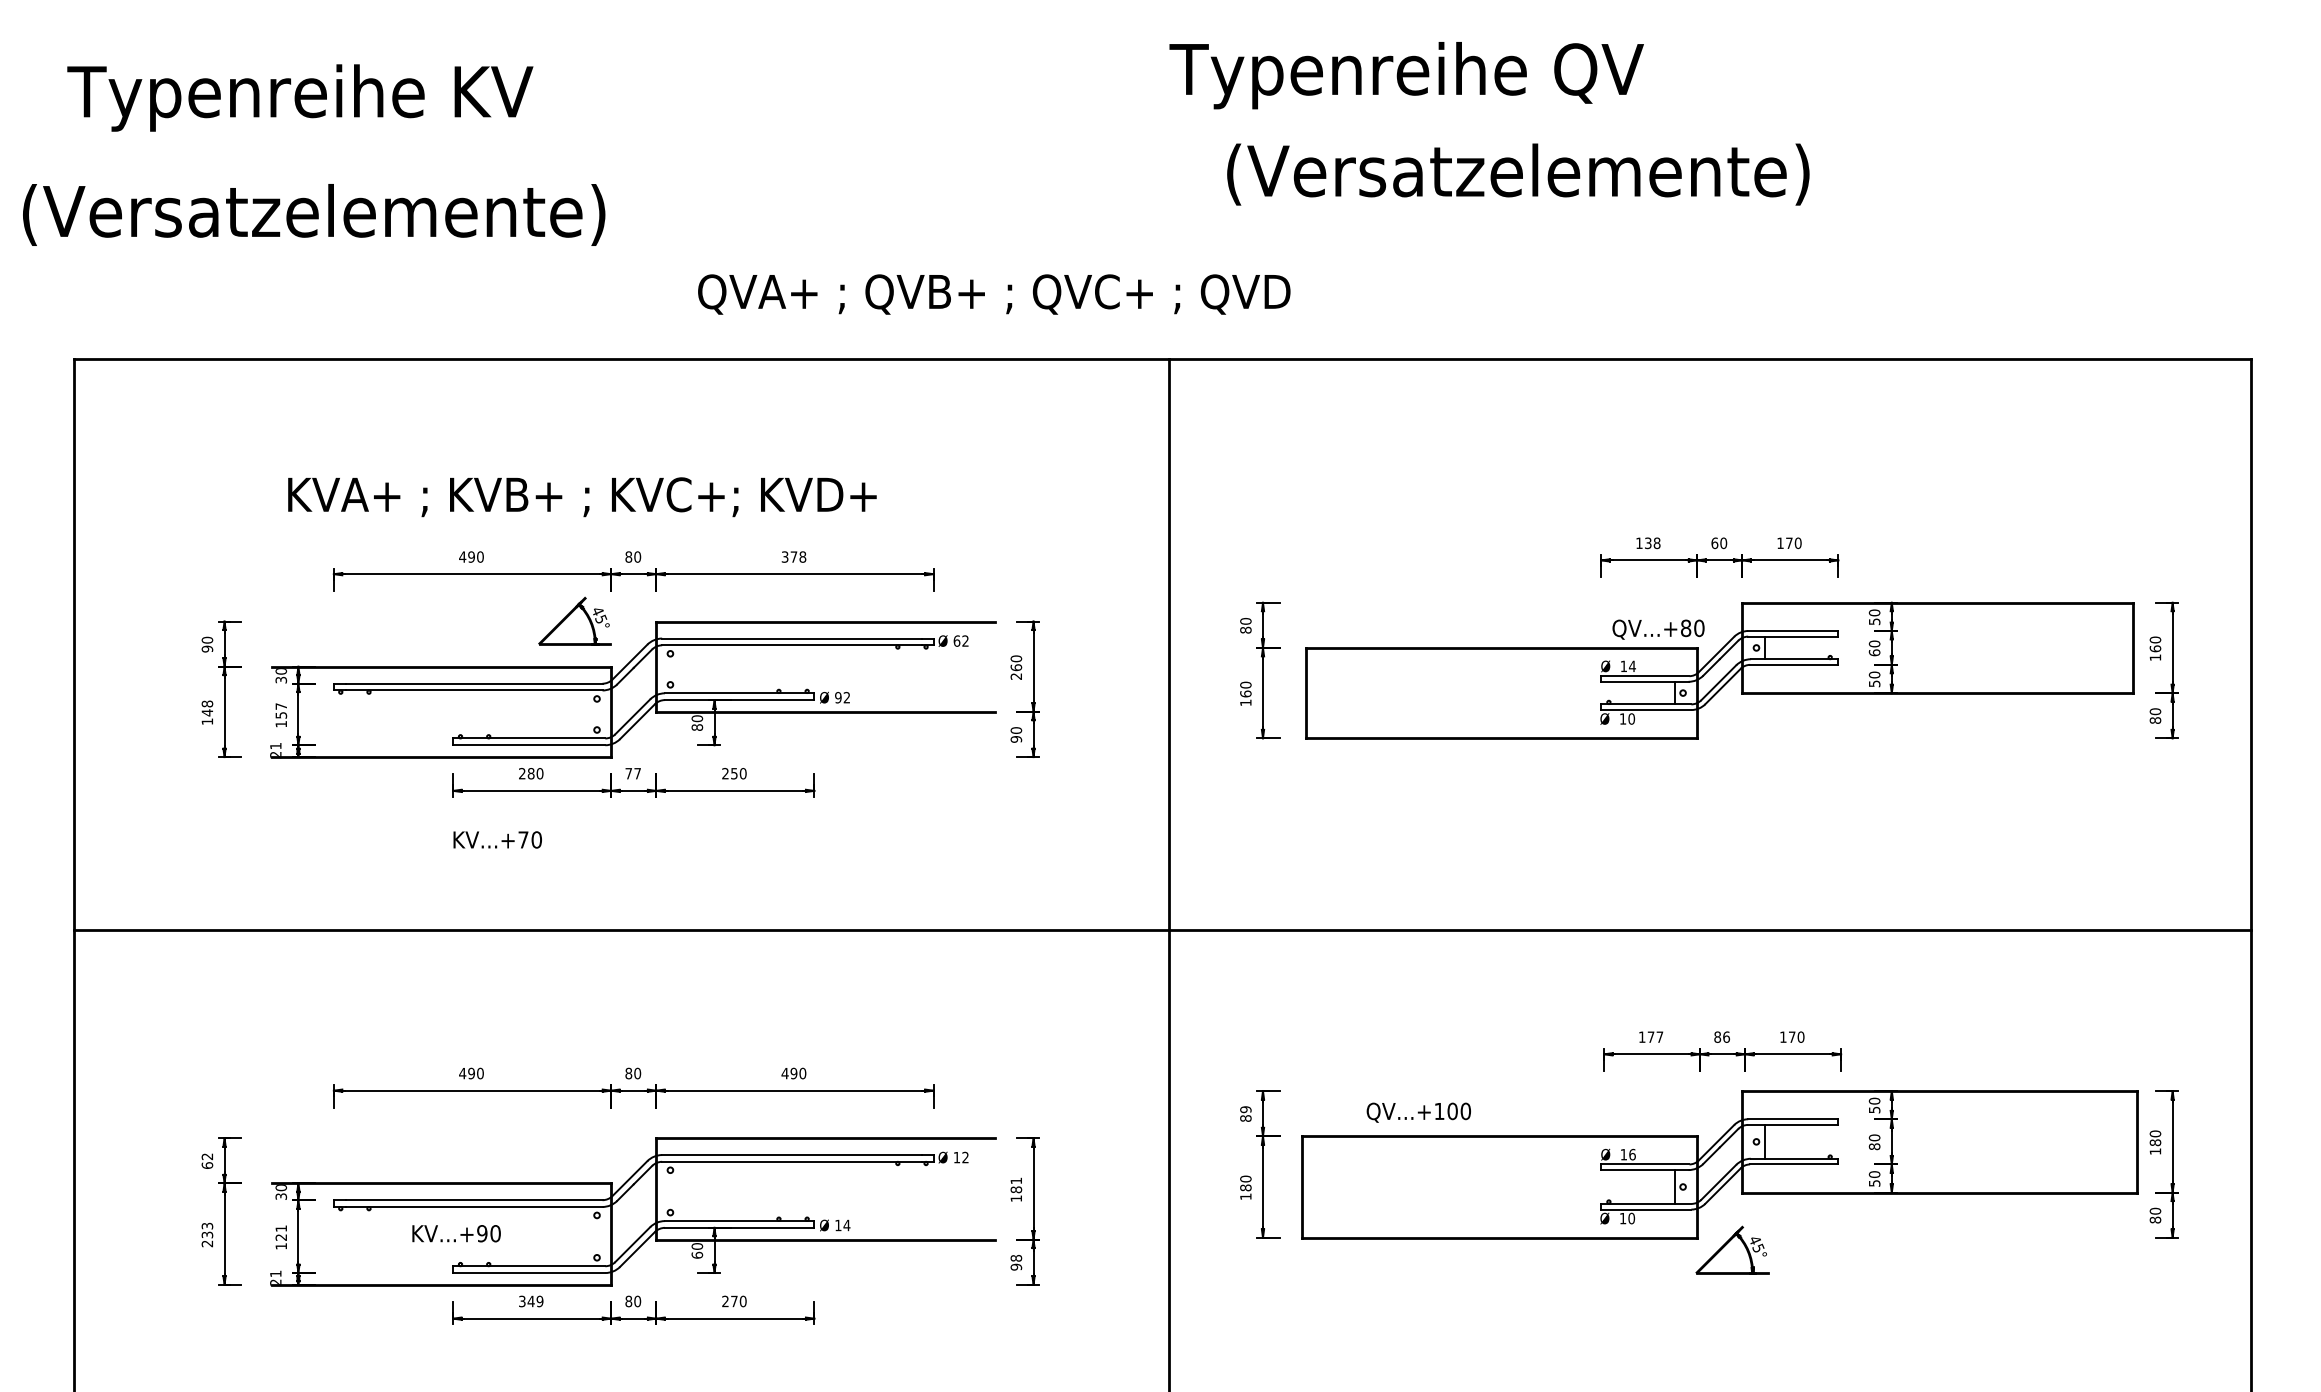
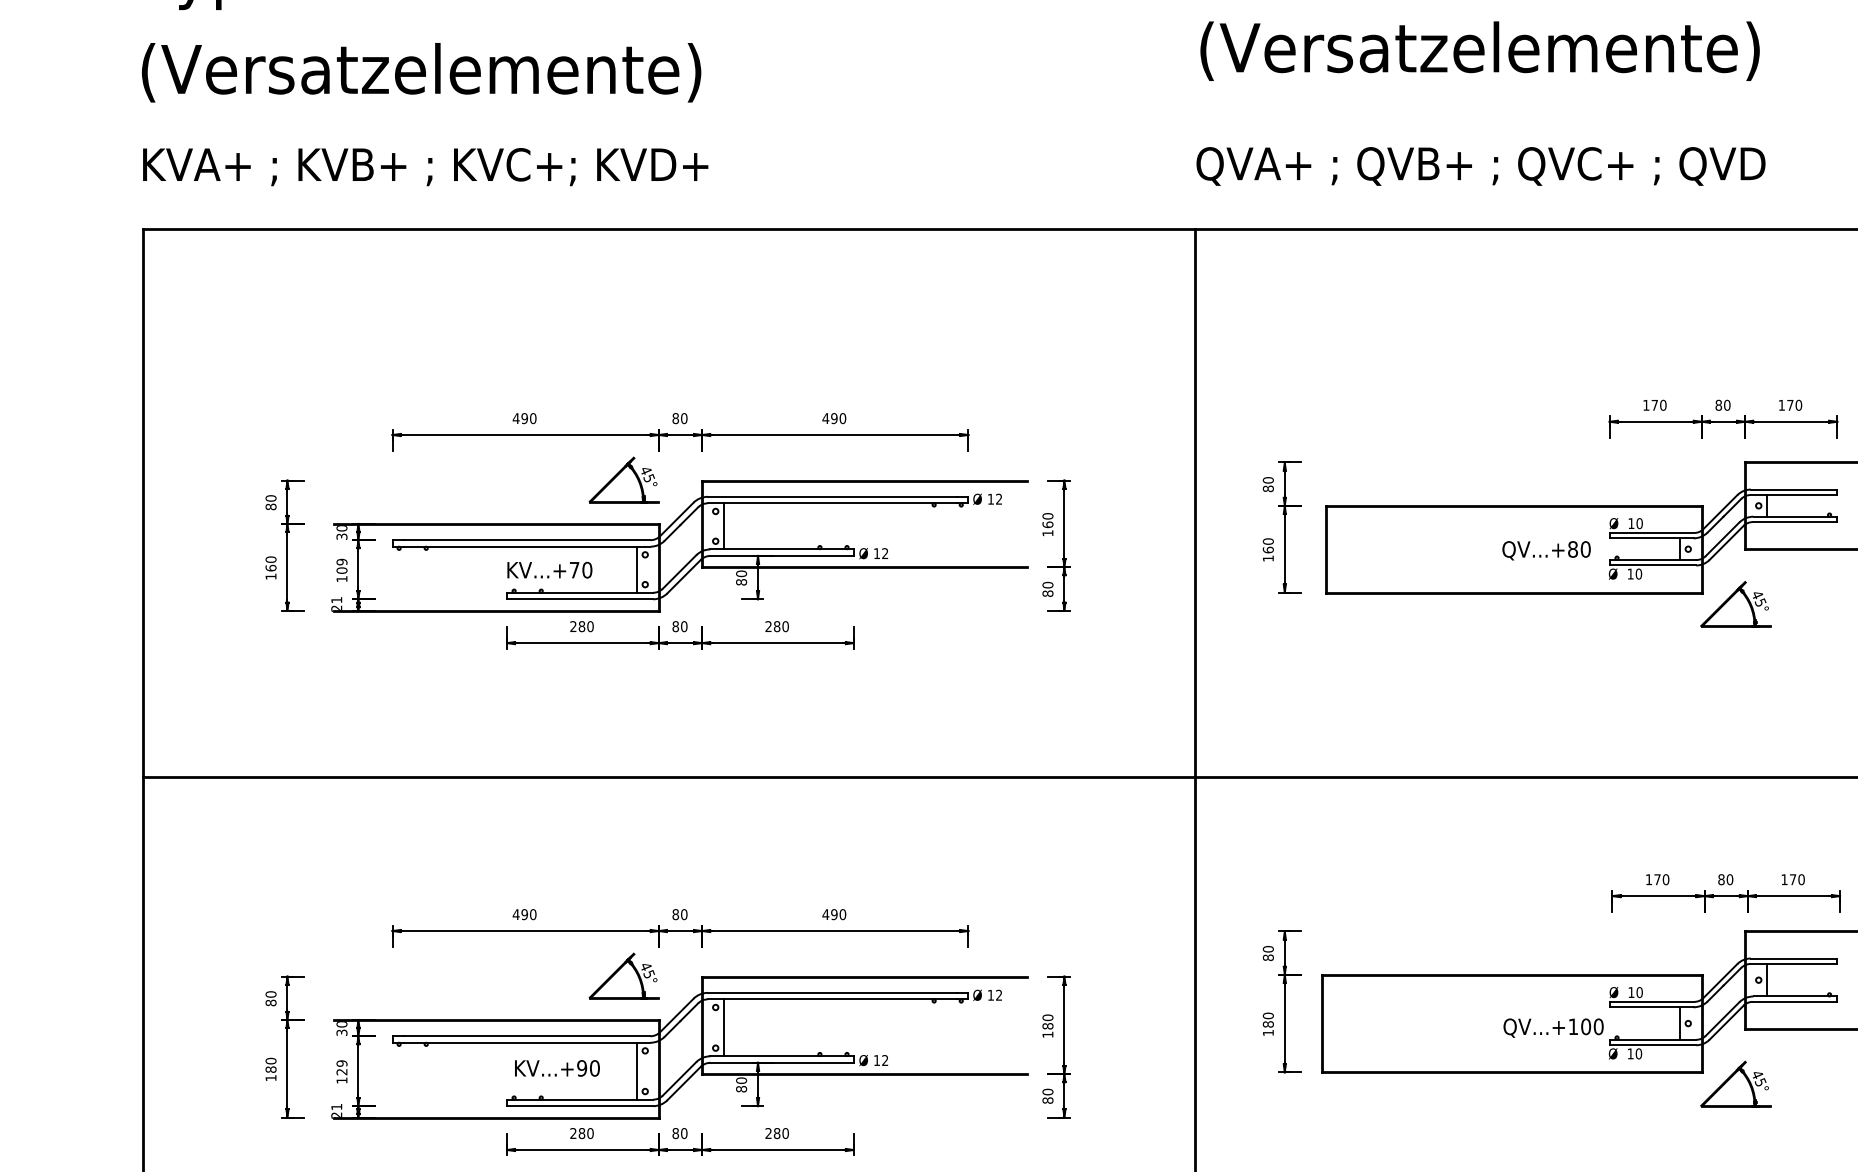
text: (1518, 174) -> (1480, 51), moved
text: (314, 214) -> (421, 72), moved
text: (994, 294) -> (1481, 166), moved
text: (582, 497) -> (425, 167), moved
text: (1714, 542) -> (1718, 404), 60 -> 80
text: (1652, 543) -> (1658, 405), 138 -> 170
text: (793, 556) -> (833, 418), 378 -> 490
text: (1658, 629) -> (1546, 550), moved
text: (956, 640) -> (990, 498), 62 -> 12
text: (207, 648) -> (271, 506), 90 -> 80
text: (1631, 666) -> (1638, 523), 14 -> 10
line: (678, 669) -> (723, 526), added
text: (1015, 676) -> (1047, 533), 260 -> 160
text: (838, 697) -> (877, 553), 92 -> 12
text: (207, 708) -> (271, 564), 148 -> 160
text: (281, 710) -> (342, 565), 157 -> 109
line: (588, 714) -> (637, 569), added
text: (1016, 739) -> (1048, 593), 90 -> 80
part: (1732, 750) -> (1735, 604), added
text: (633, 773) -> (680, 626), 77 -> 80
text: (734, 773) -> (777, 626), 250 -> 280
text: (497, 839) -> (549, 569), moved
text: (1659, 1036) -> (1665, 879), 177 -> 170
text: (1726, 1036) -> (1729, 879), 86 -> 80
text: (1245, 1109) -> (1268, 949), 89 -> 80
text: (1418, 1112) -> (1553, 1027), moved
part: (574, 1137) -> (623, 976), added
text: (1632, 1153) -> (1639, 991), 16 -> 10
text: (207, 1160) -> (271, 998), 62 -> 80
text: (1016, 1180) -> (1048, 1017), 181 -> 180
line: (678, 1191) -> (723, 1027), added
text: (846, 1225) -> (884, 1060), 14 -> 12
text: (281, 1228) -> (342, 1063), 121 -> 129
text: (456, 1233) -> (557, 1068), moved
text: (207, 1234) -> (271, 1069), 233 -> 180
line: (588, 1236) -> (637, 1071), added
text: (696, 1254) -> (740, 1088), 60 -> 80
text: (1016, 1262) -> (1048, 1096), 98 -> 80
text: (531, 1301) -> (582, 1133), 349 -> 280
text: (734, 1301) -> (777, 1133), 270 -> 280

